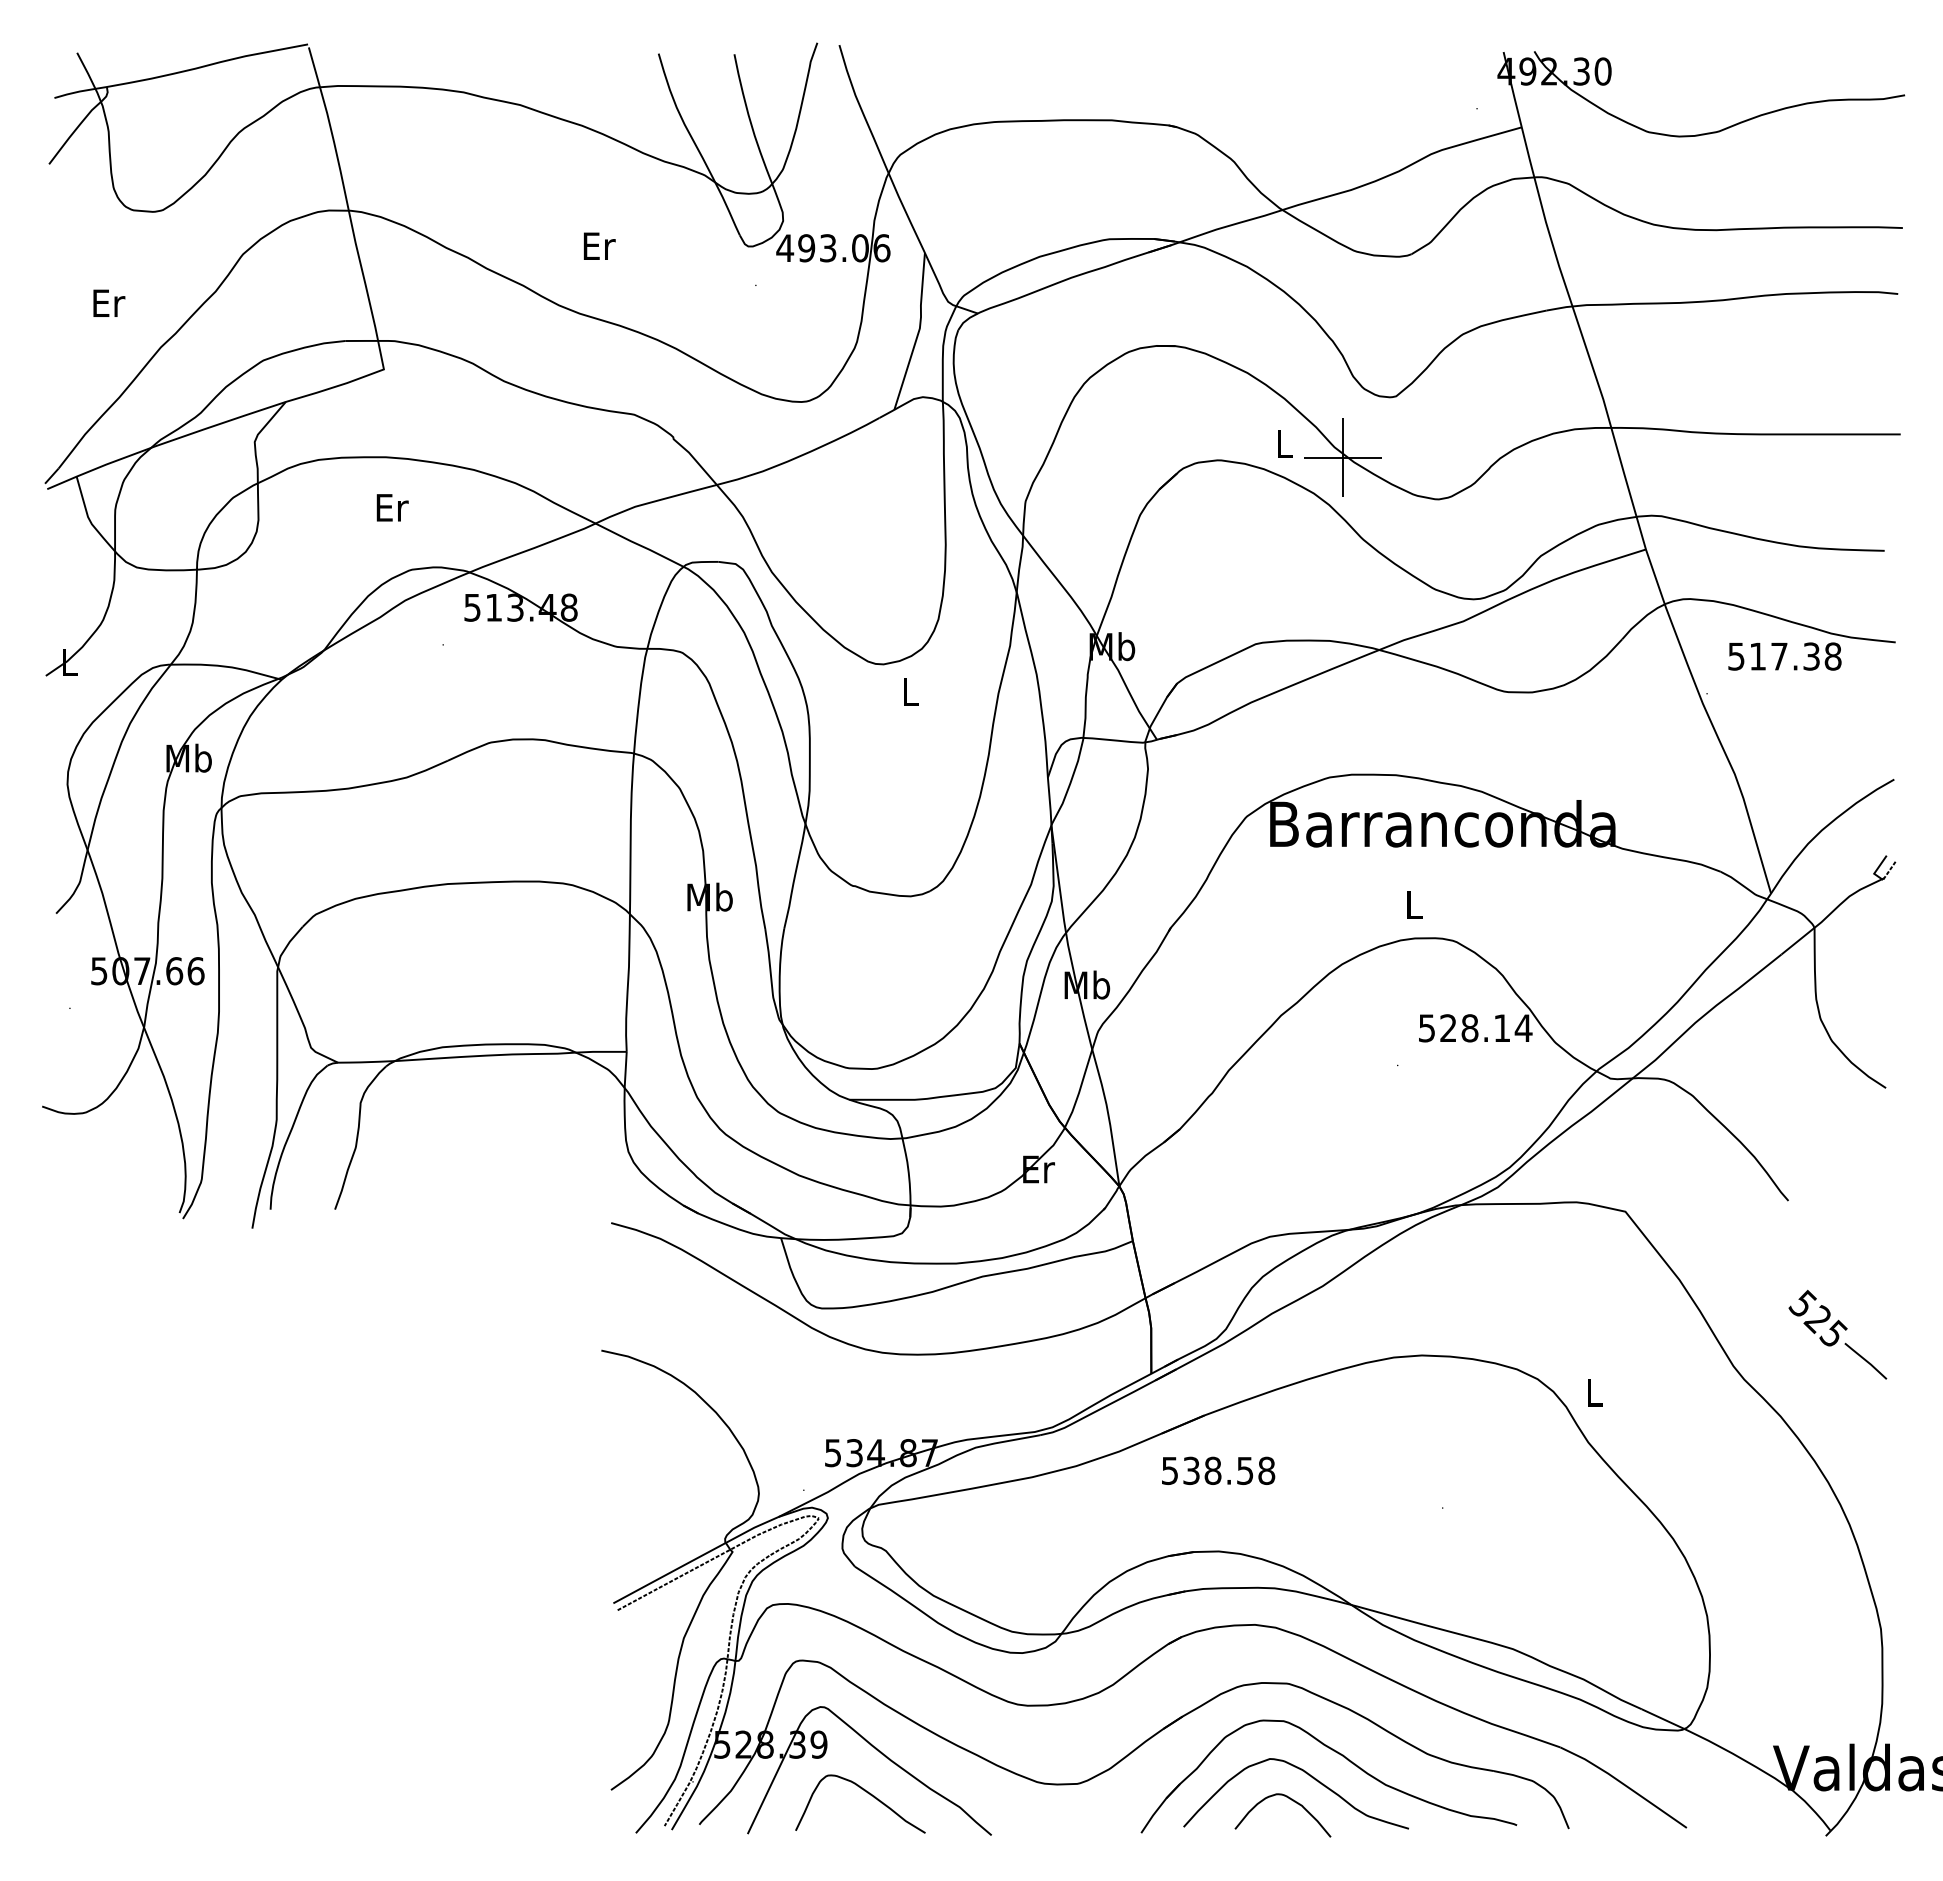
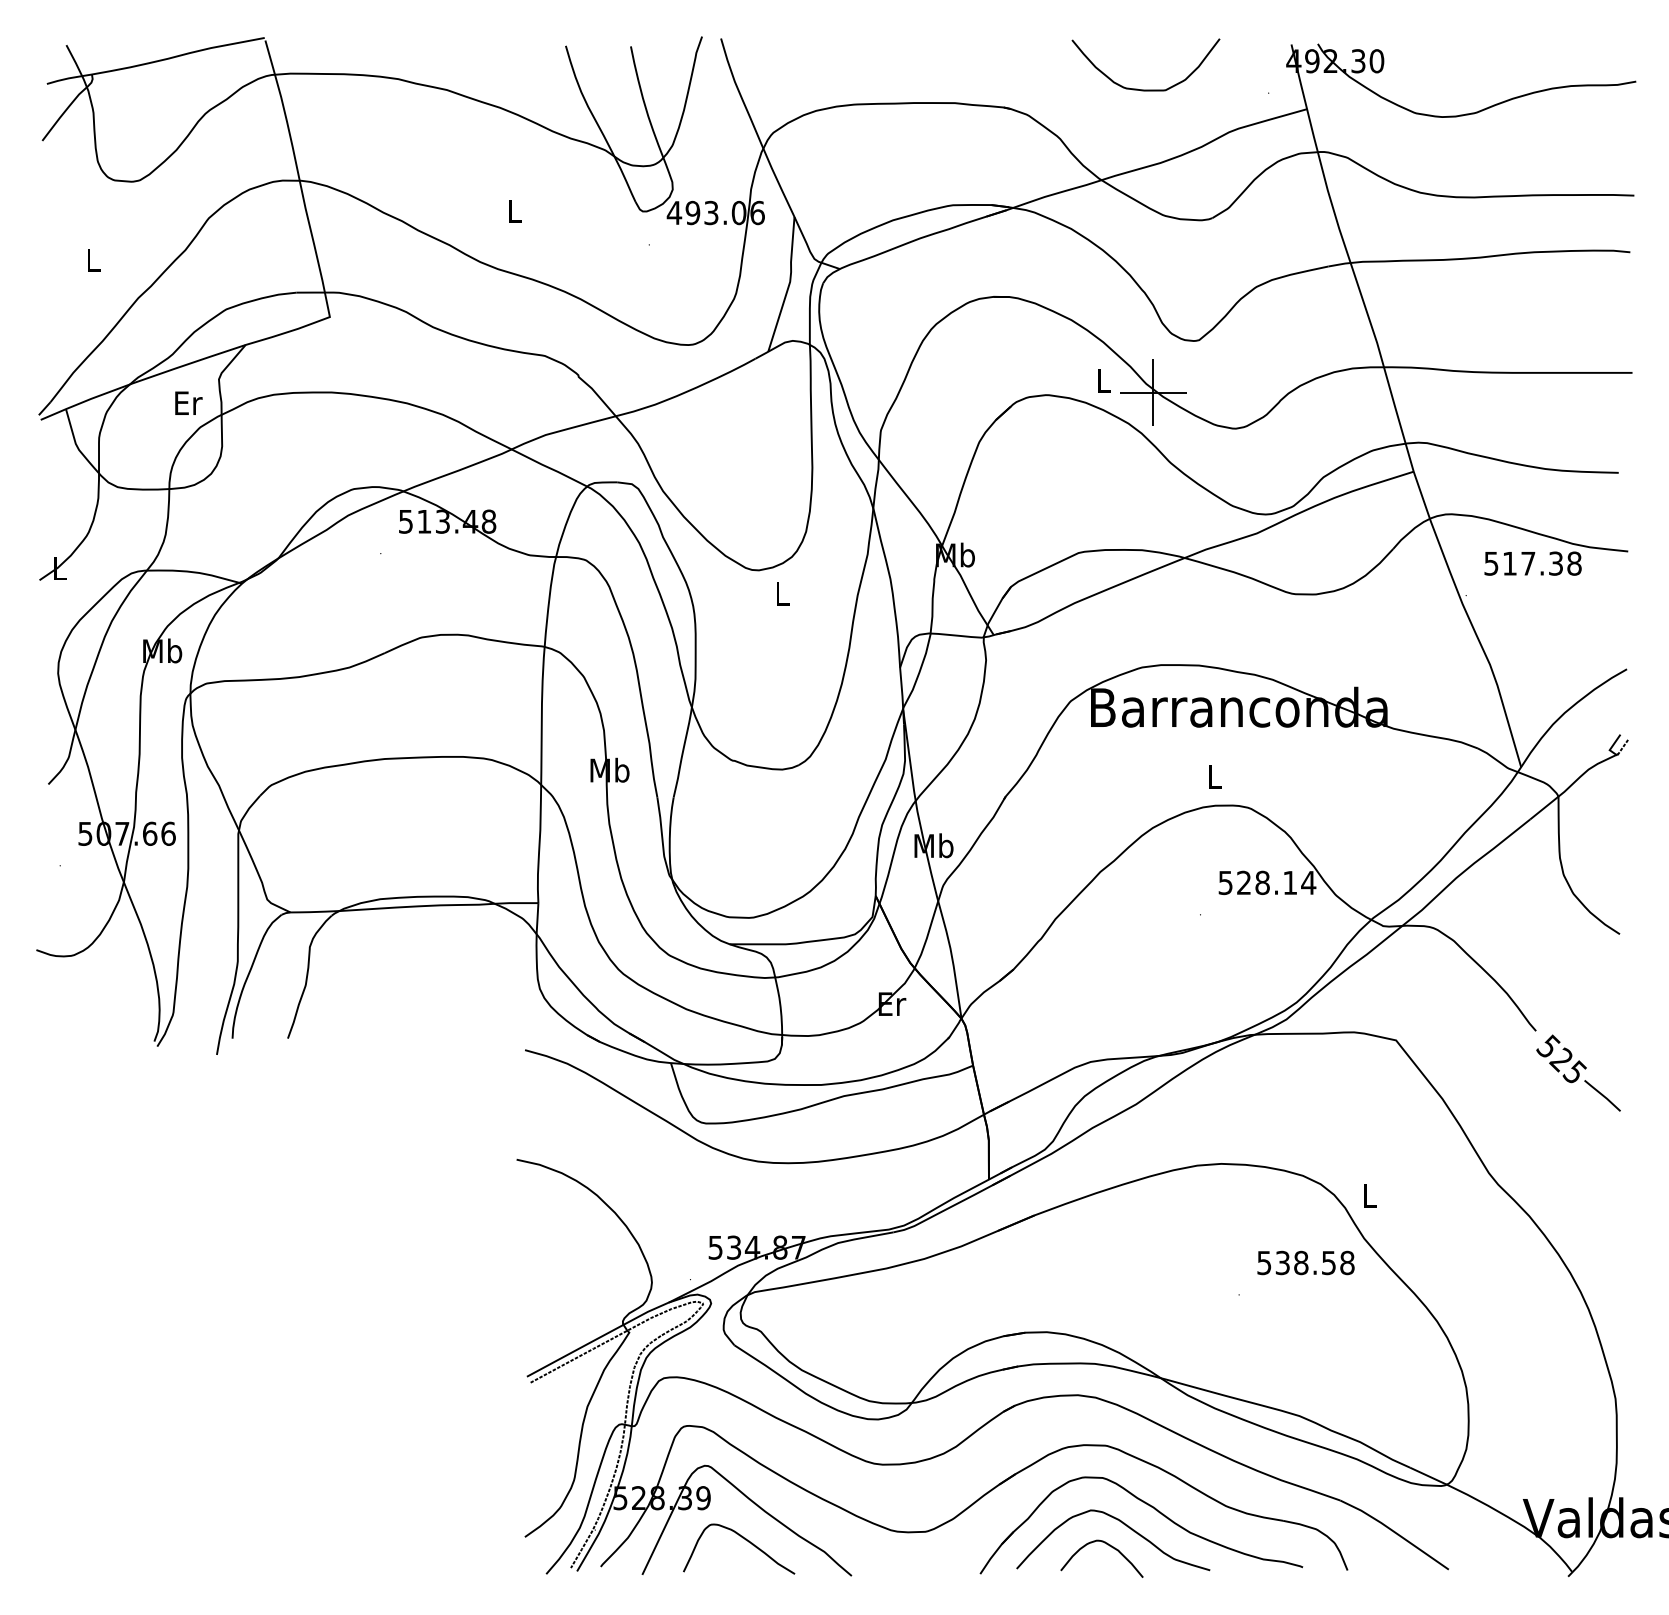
curve: (1333, 104) -> (1145, 89), added
text: (599, 245) -> (515, 210), Er -> L
text: (109, 302) -> (94, 259), Er -> L
text: (392, 507) -> (188, 403), moved
part: (1837, 1334) -> (1578, 1072), moved
text: (1218, 1470) -> (1305, 1262), moved

